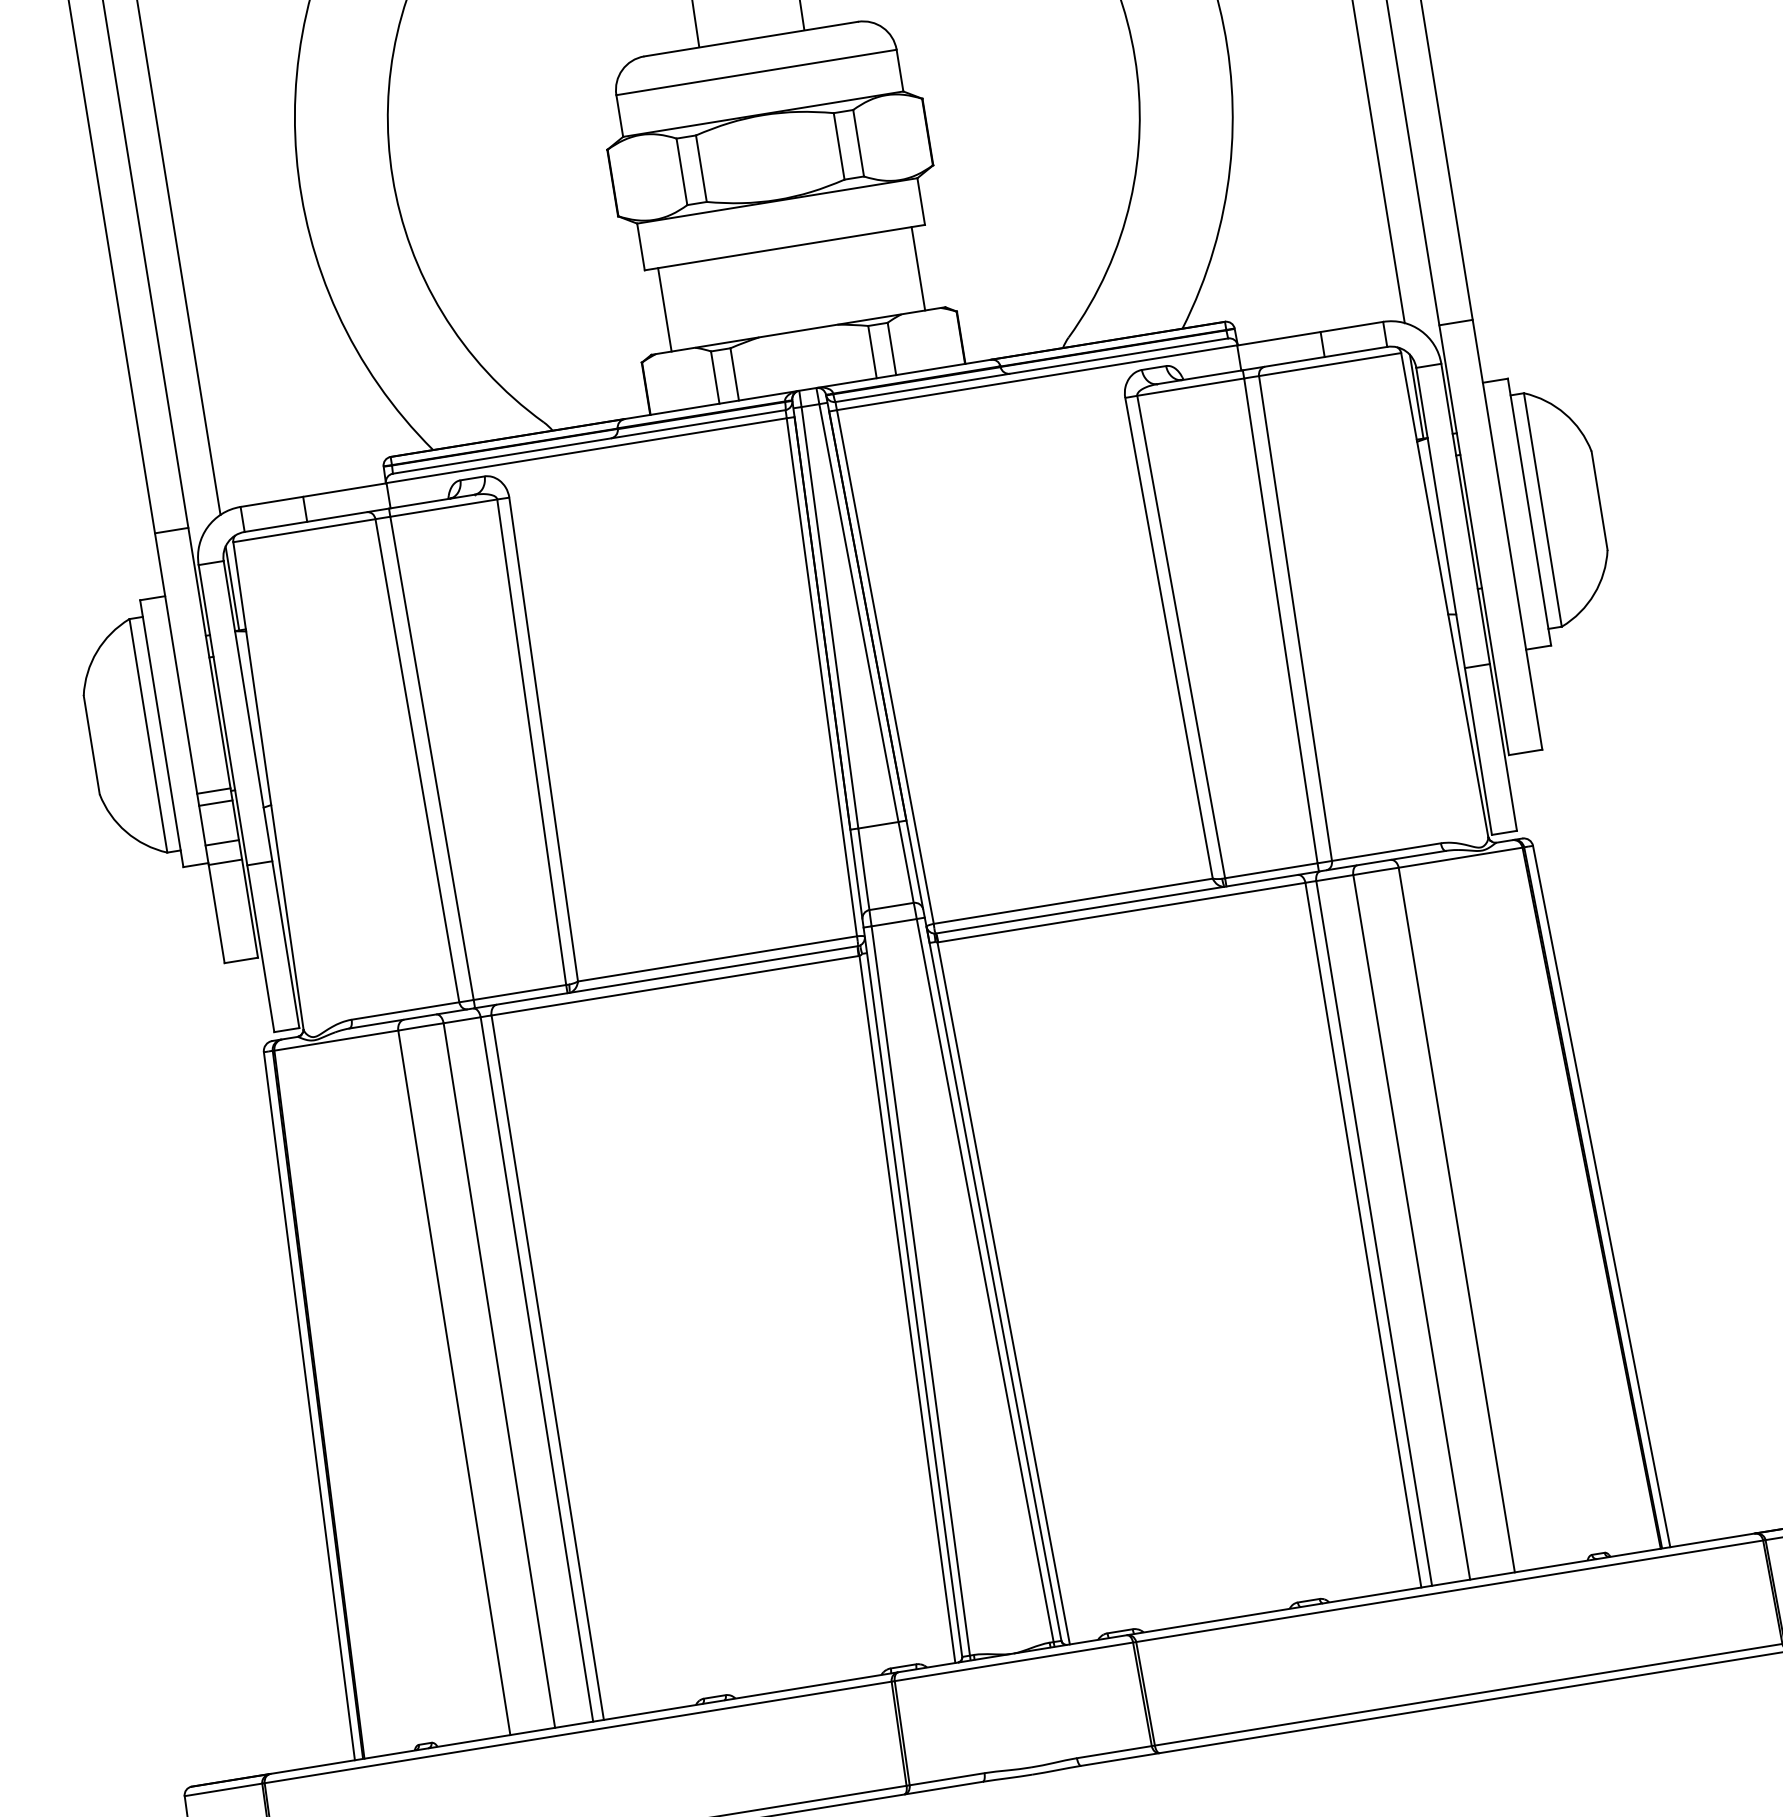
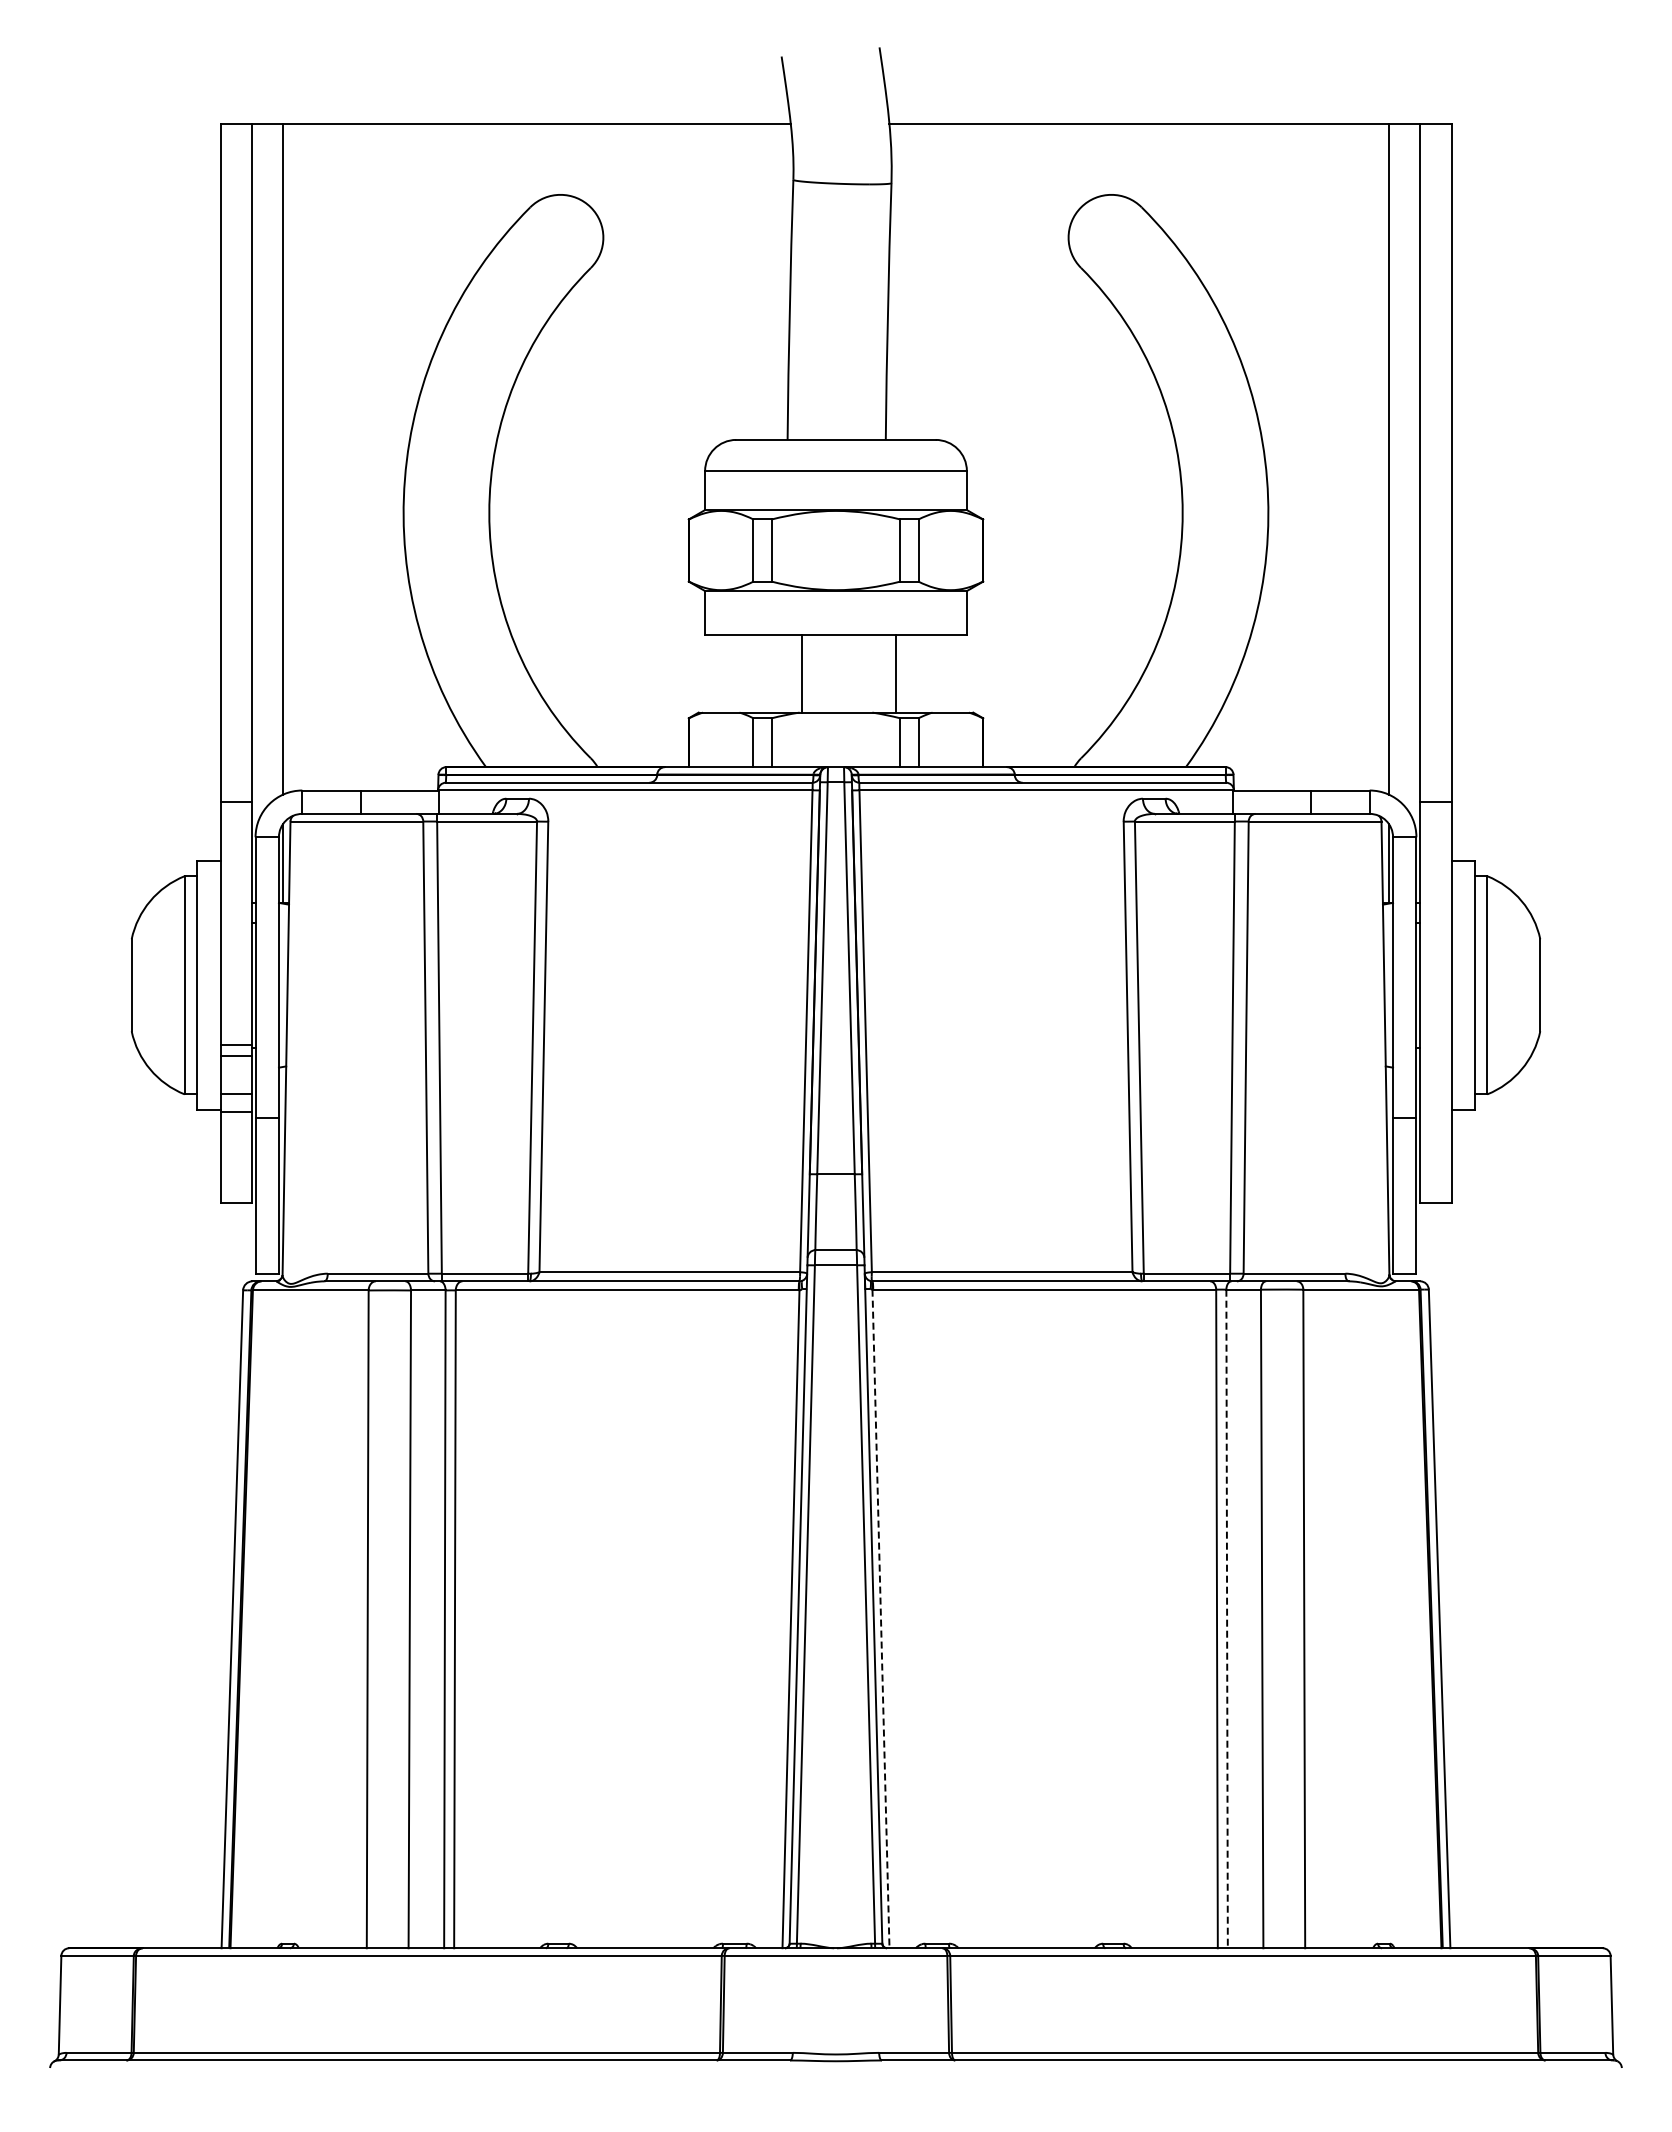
line: (918, 268) -> (896, 673), moved
line: (664, 309) -> (801, 673), moved
line: (1374, 1233) -> (1227, 1619), solid -> dashed
line: (1004, 1293) -> (881, 1619), solid -> dashed

